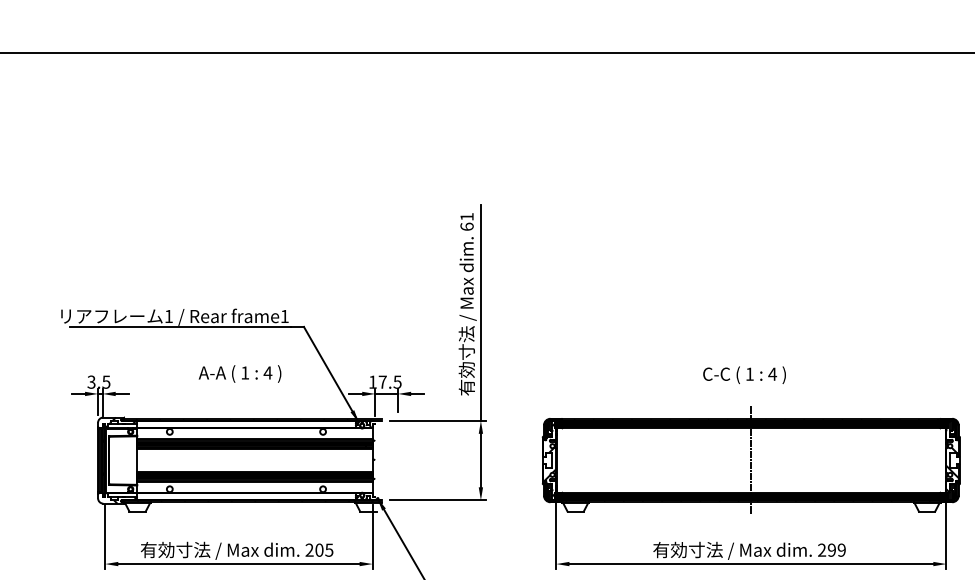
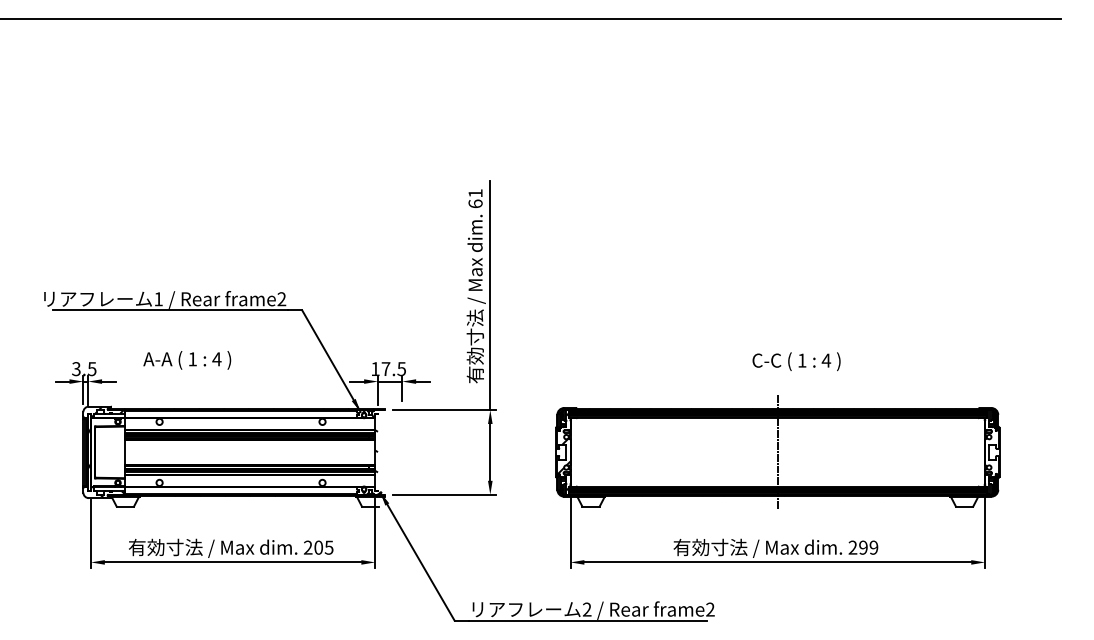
text: (284, 315) -> (281, 298), frame1 -> frame2
text: (240, 374) -> (187, 360), moved
text: (744, 375) -> (796, 361), moved
hatch: (952, 456) -> (991, 448), removed

